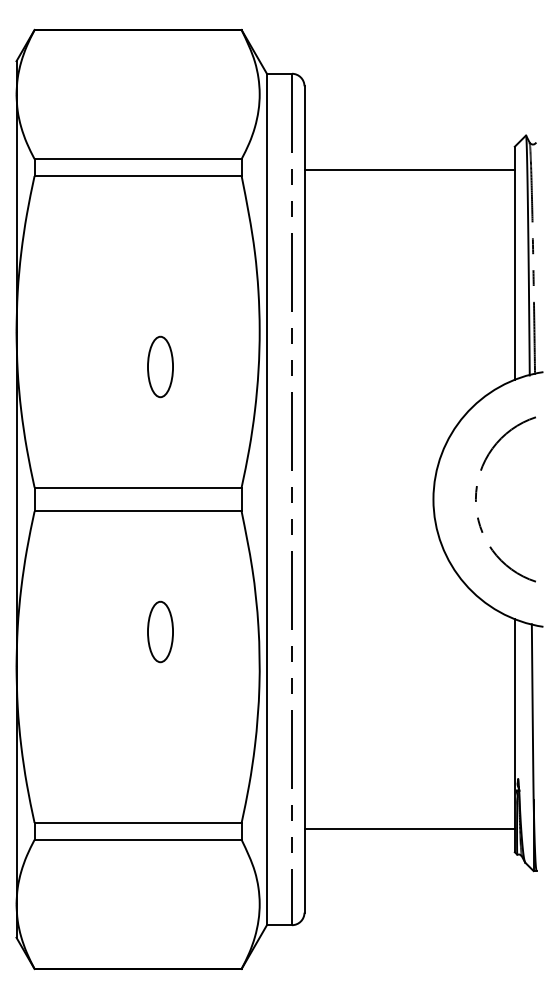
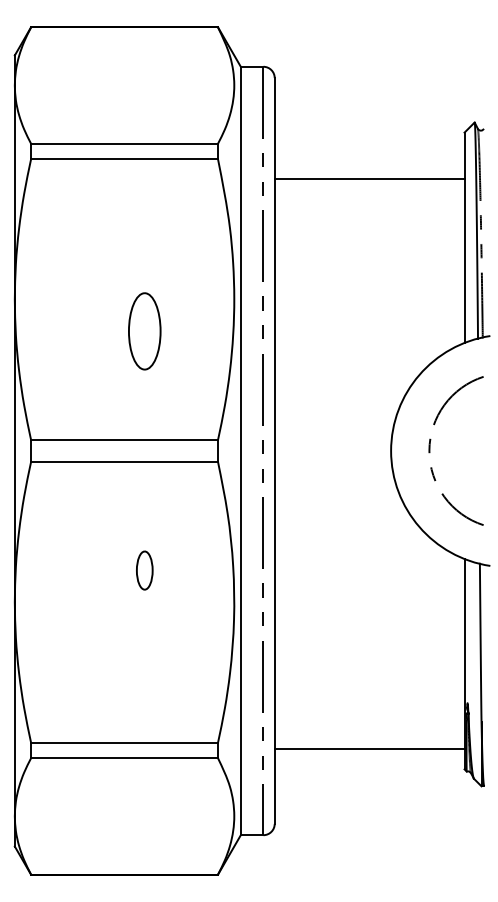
line: (409, 169) -> (369, 179), moved
part: (160, 366) -> (144, 330), size x1.4
part: (160, 631) -> (144, 570), size x0.7

